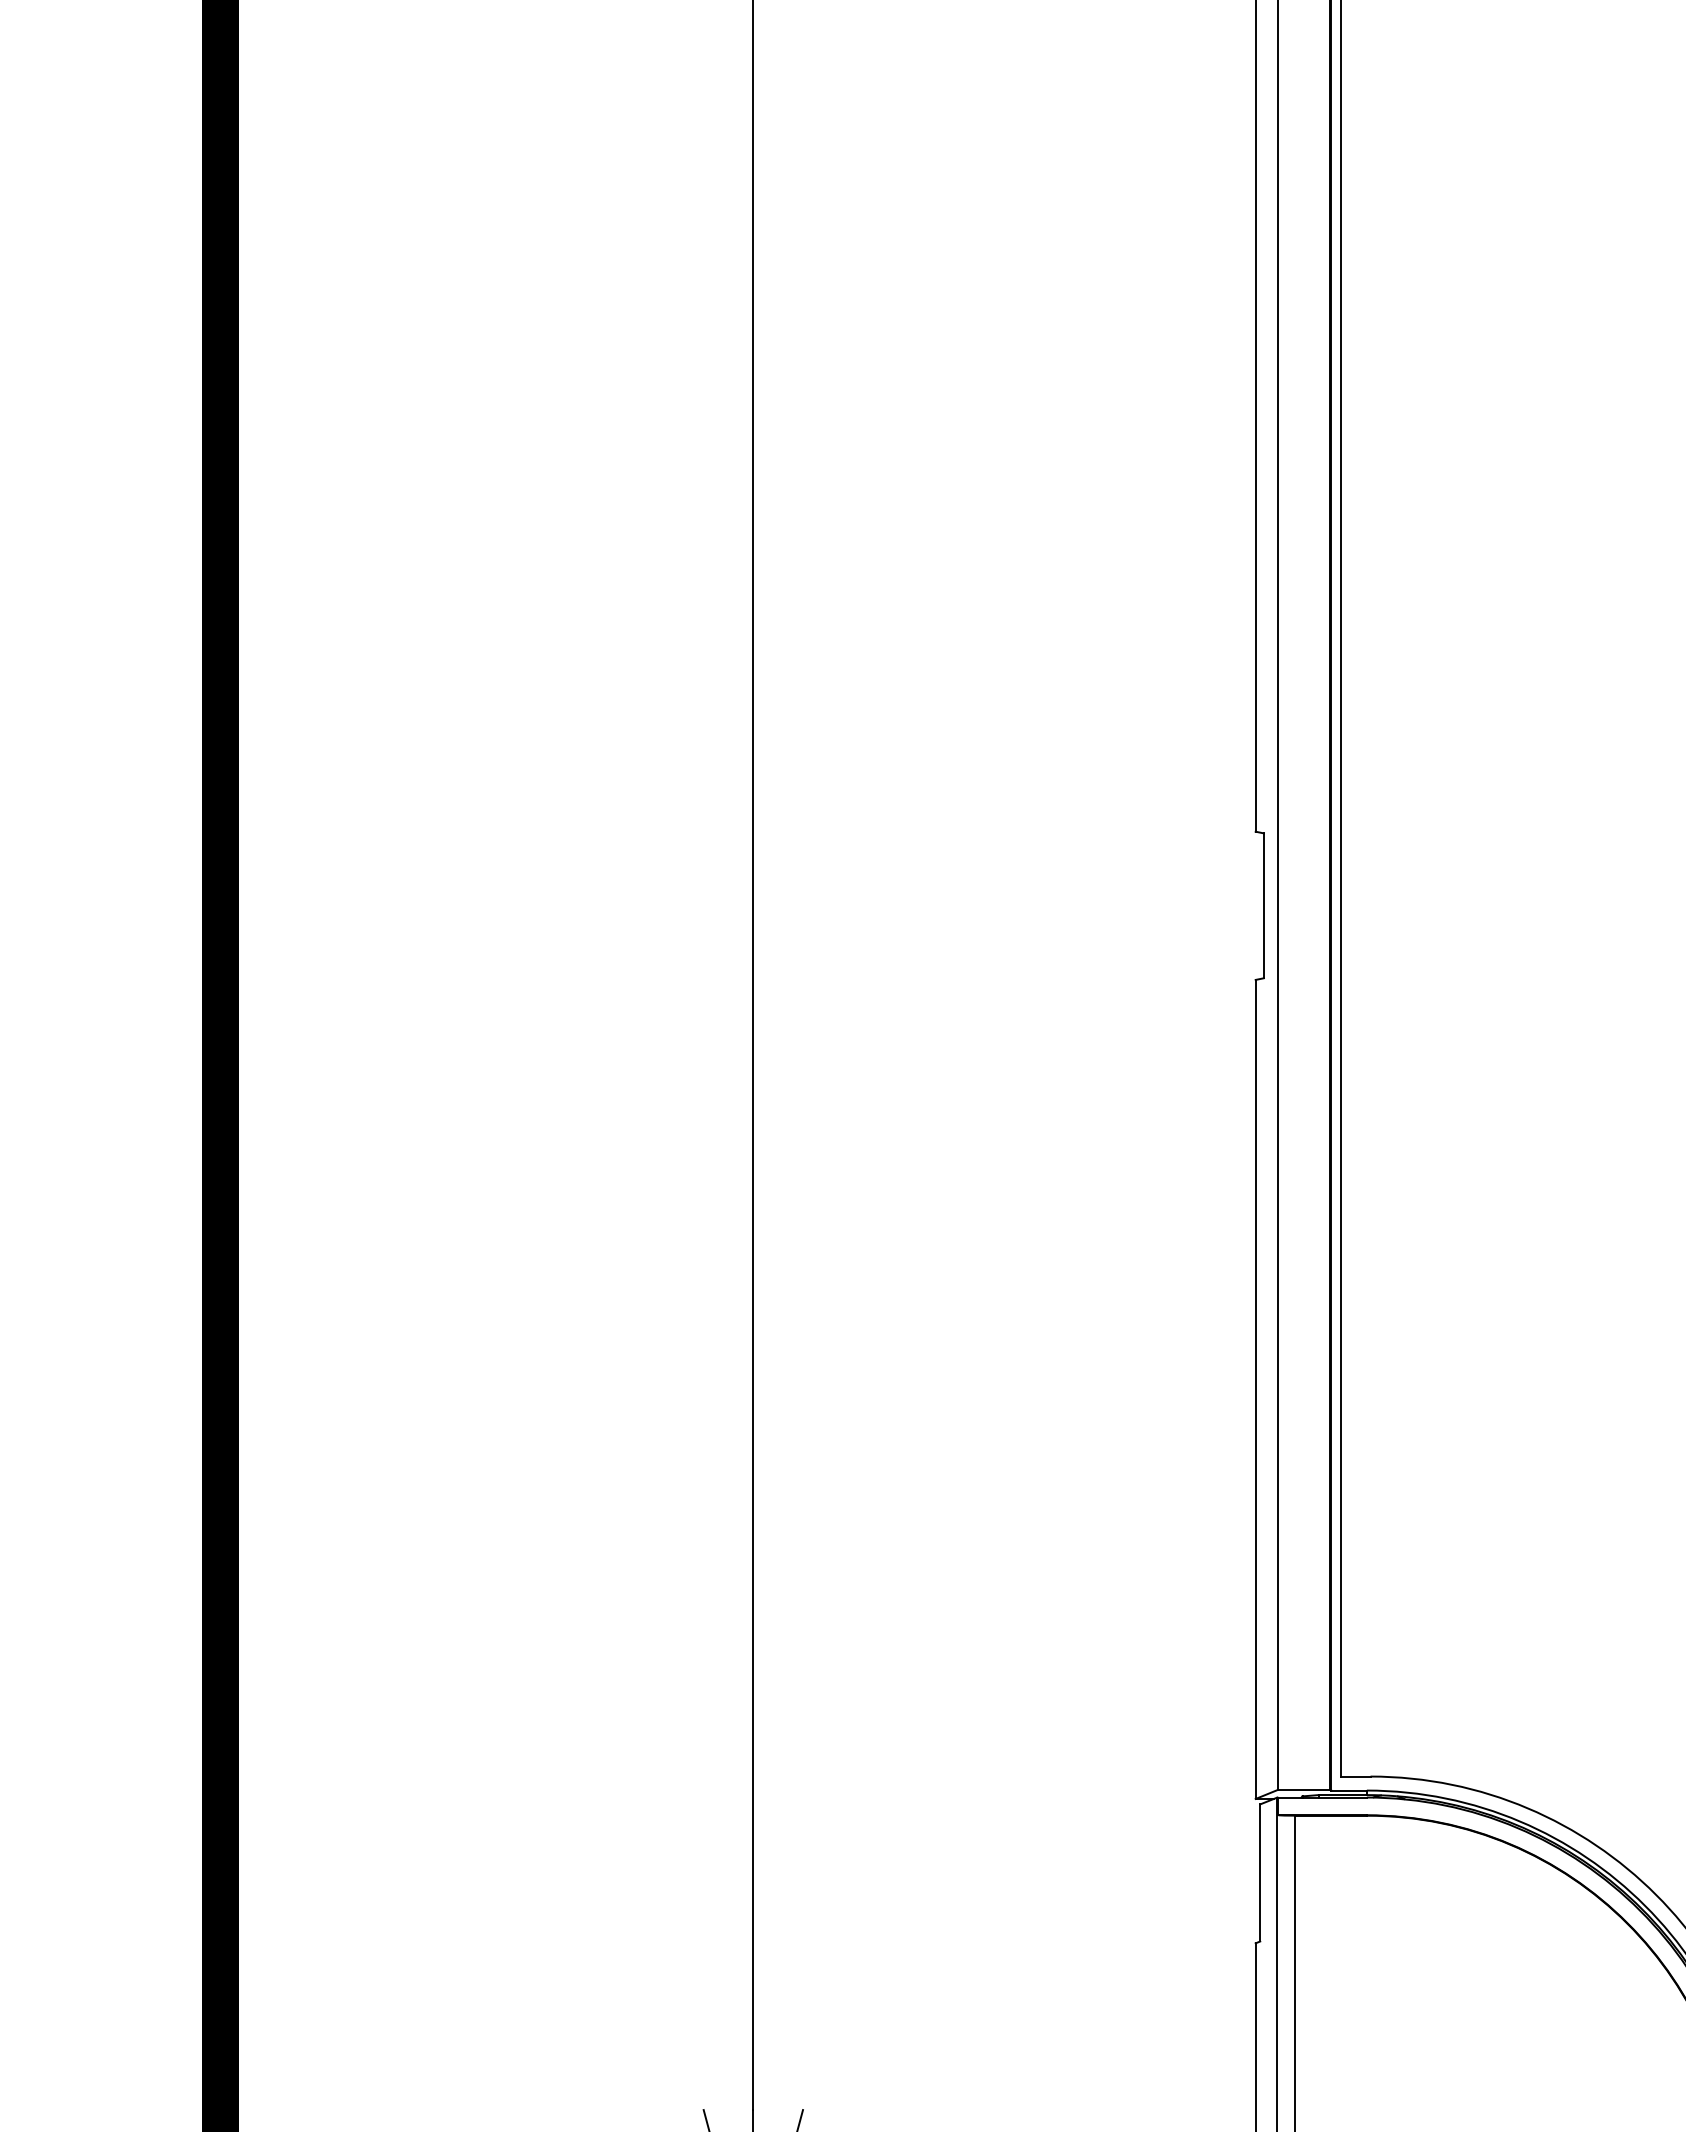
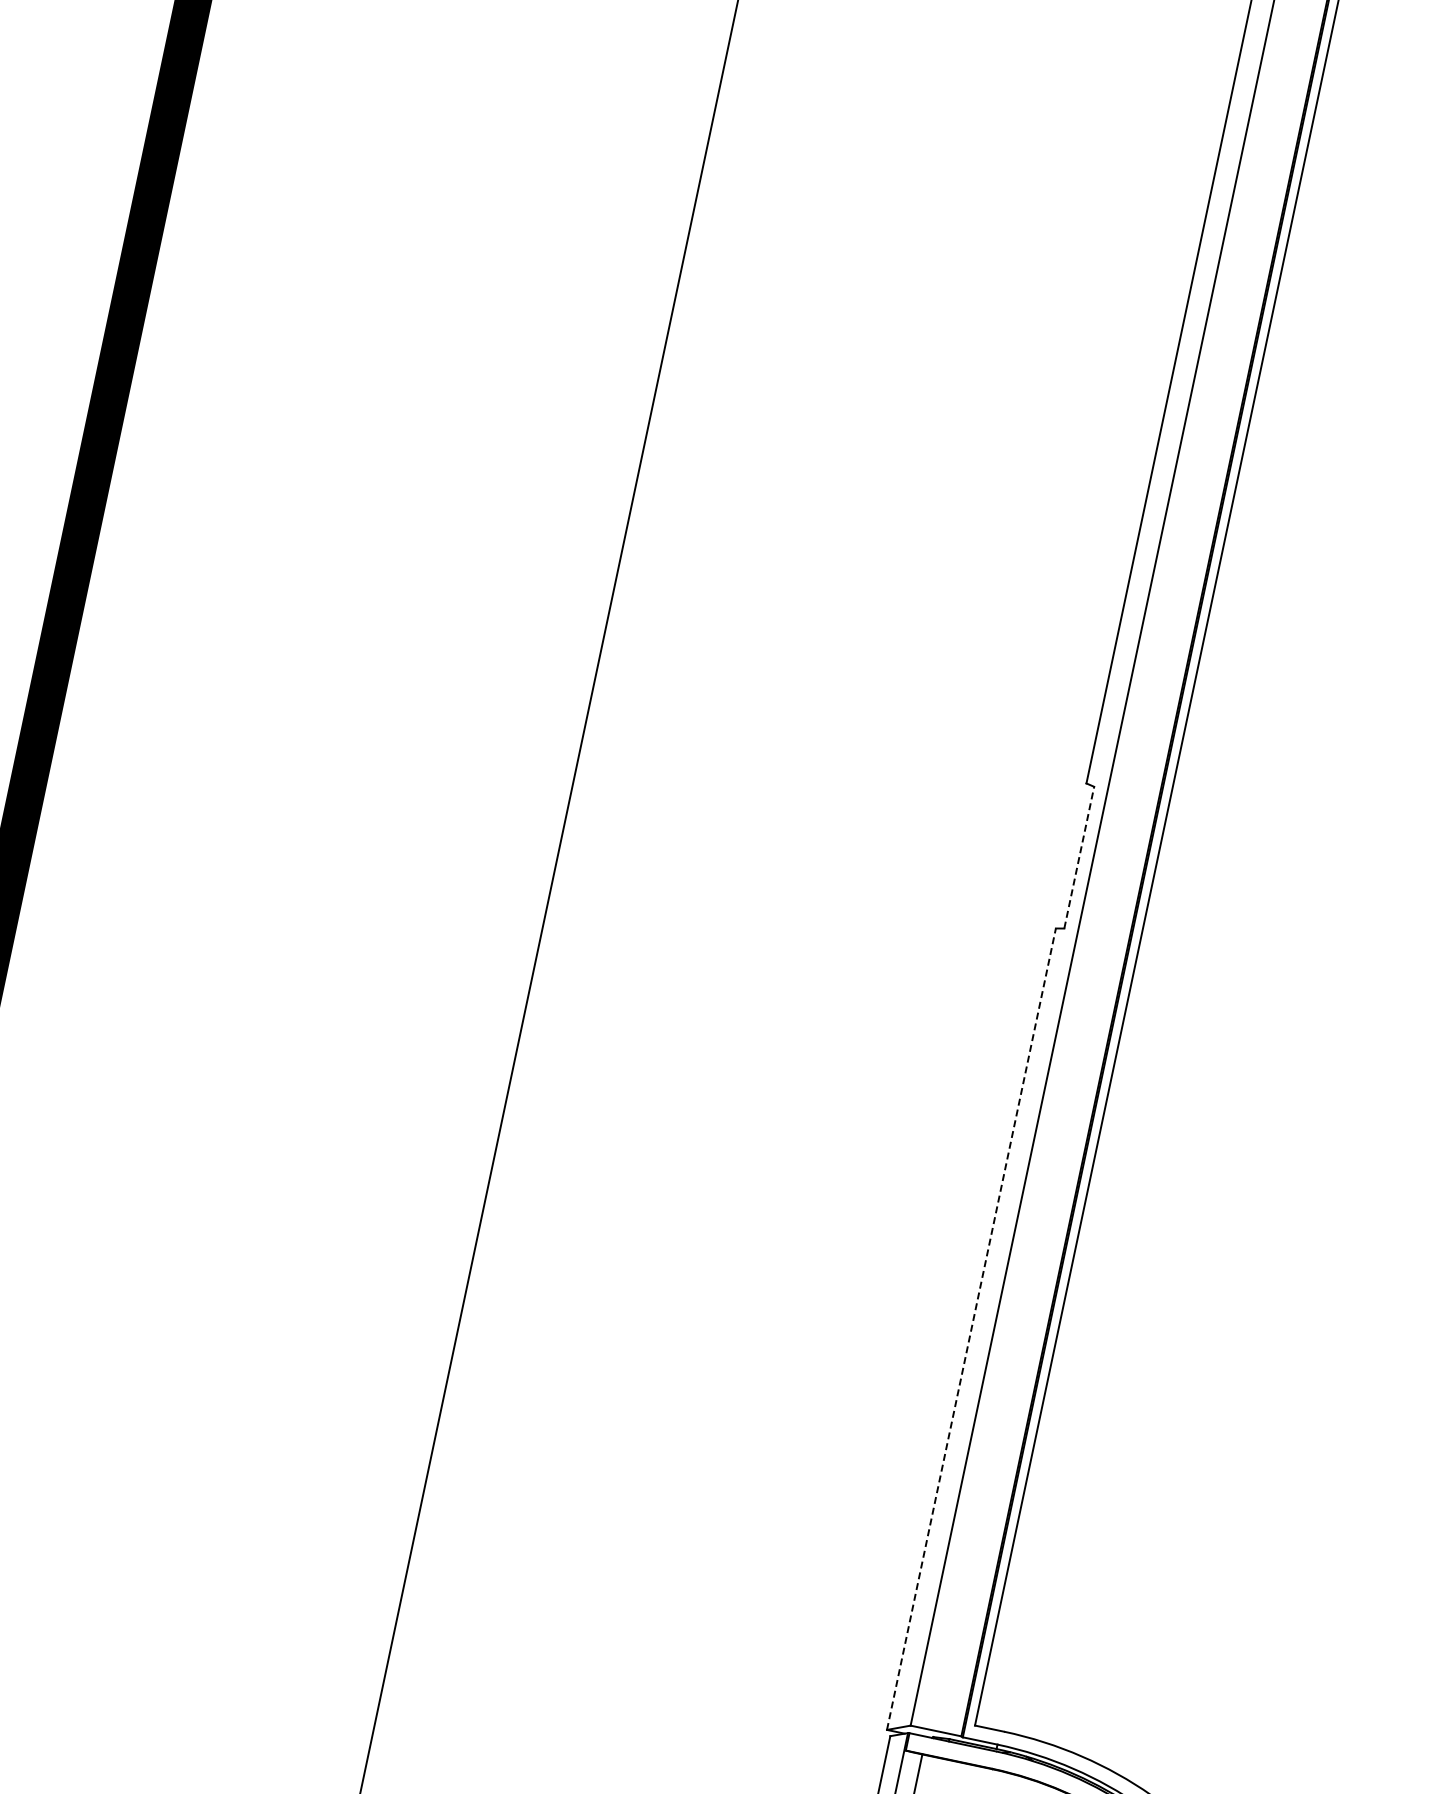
line: (1263, 905) -> (1078, 857), solid -> dashed
line: (1255, 1389) -> (971, 1329), solid -> dashed

